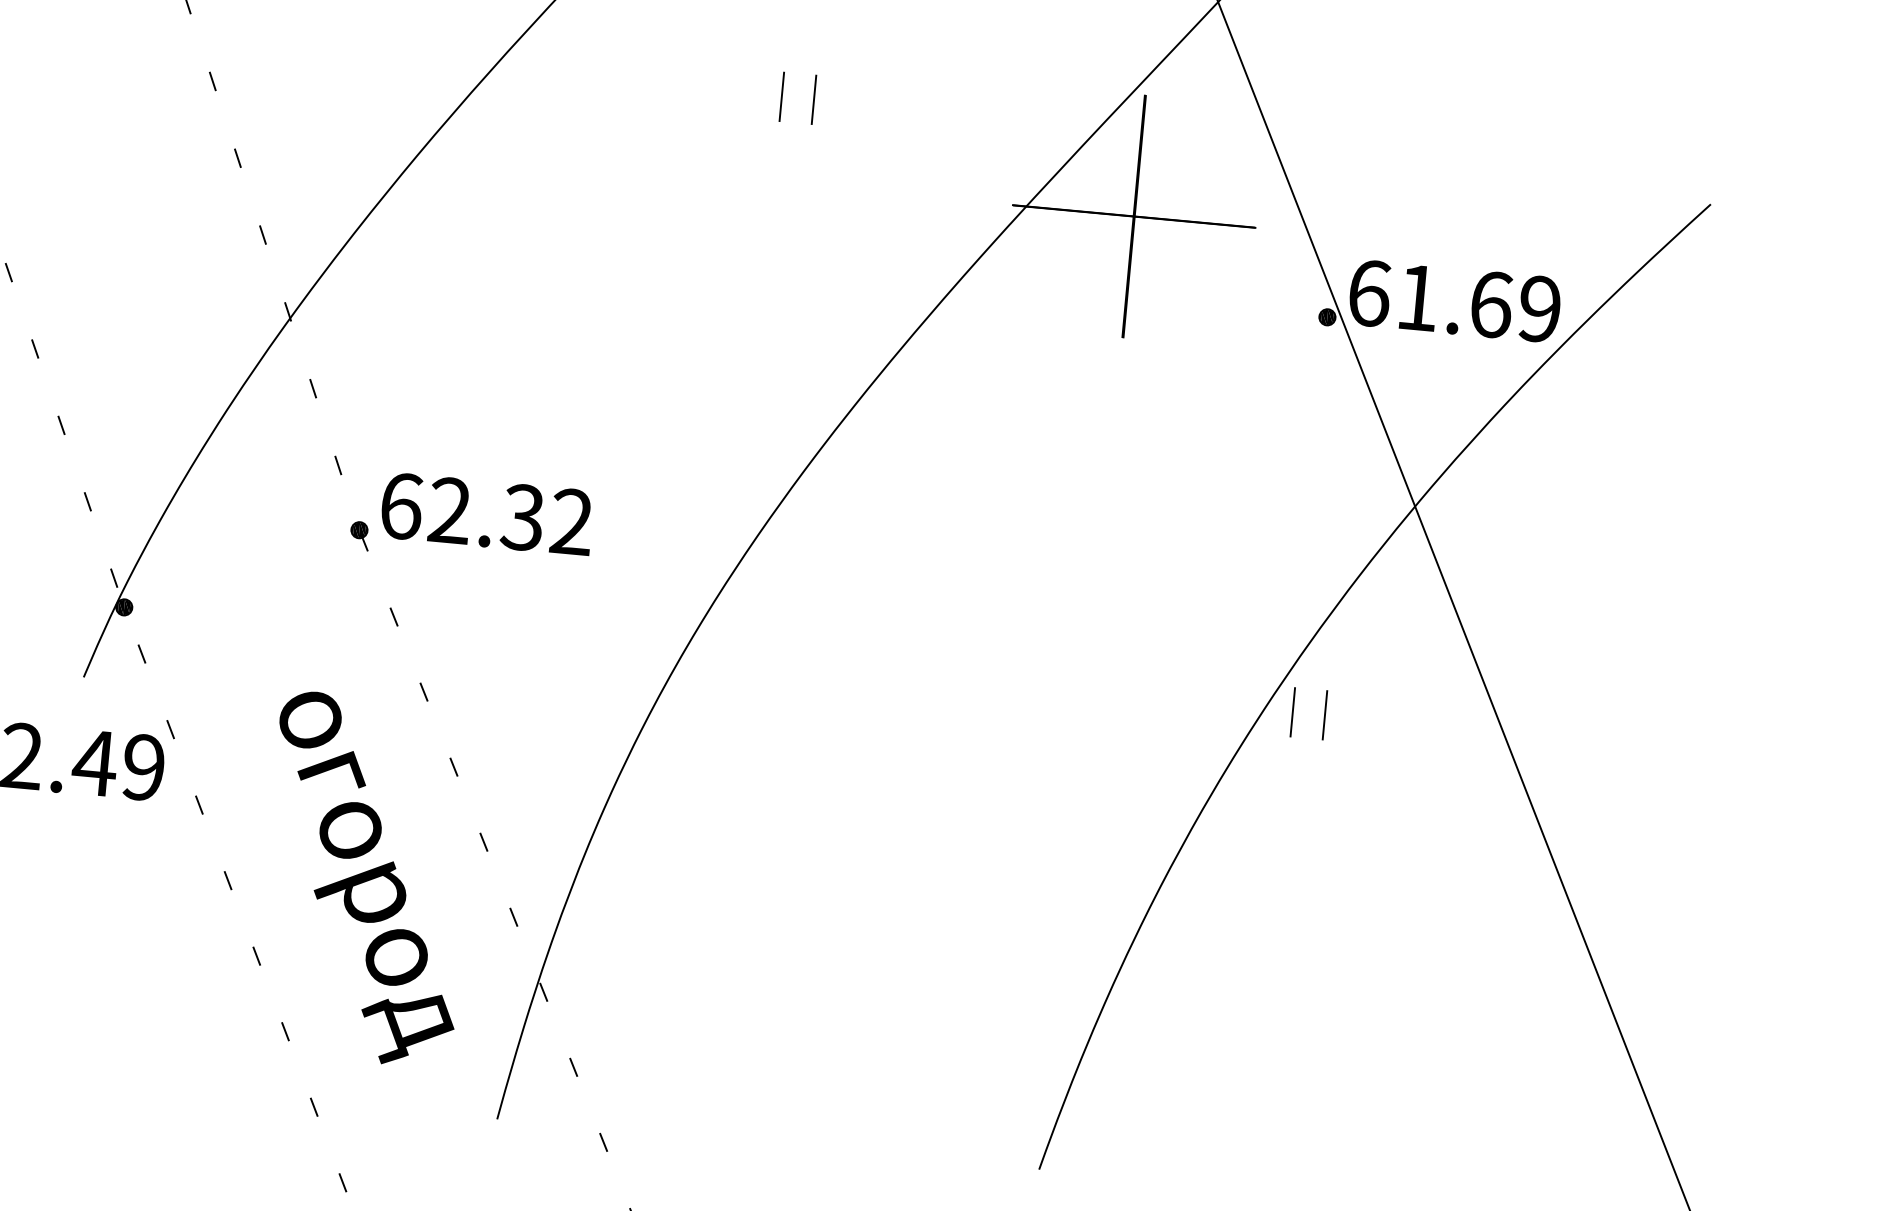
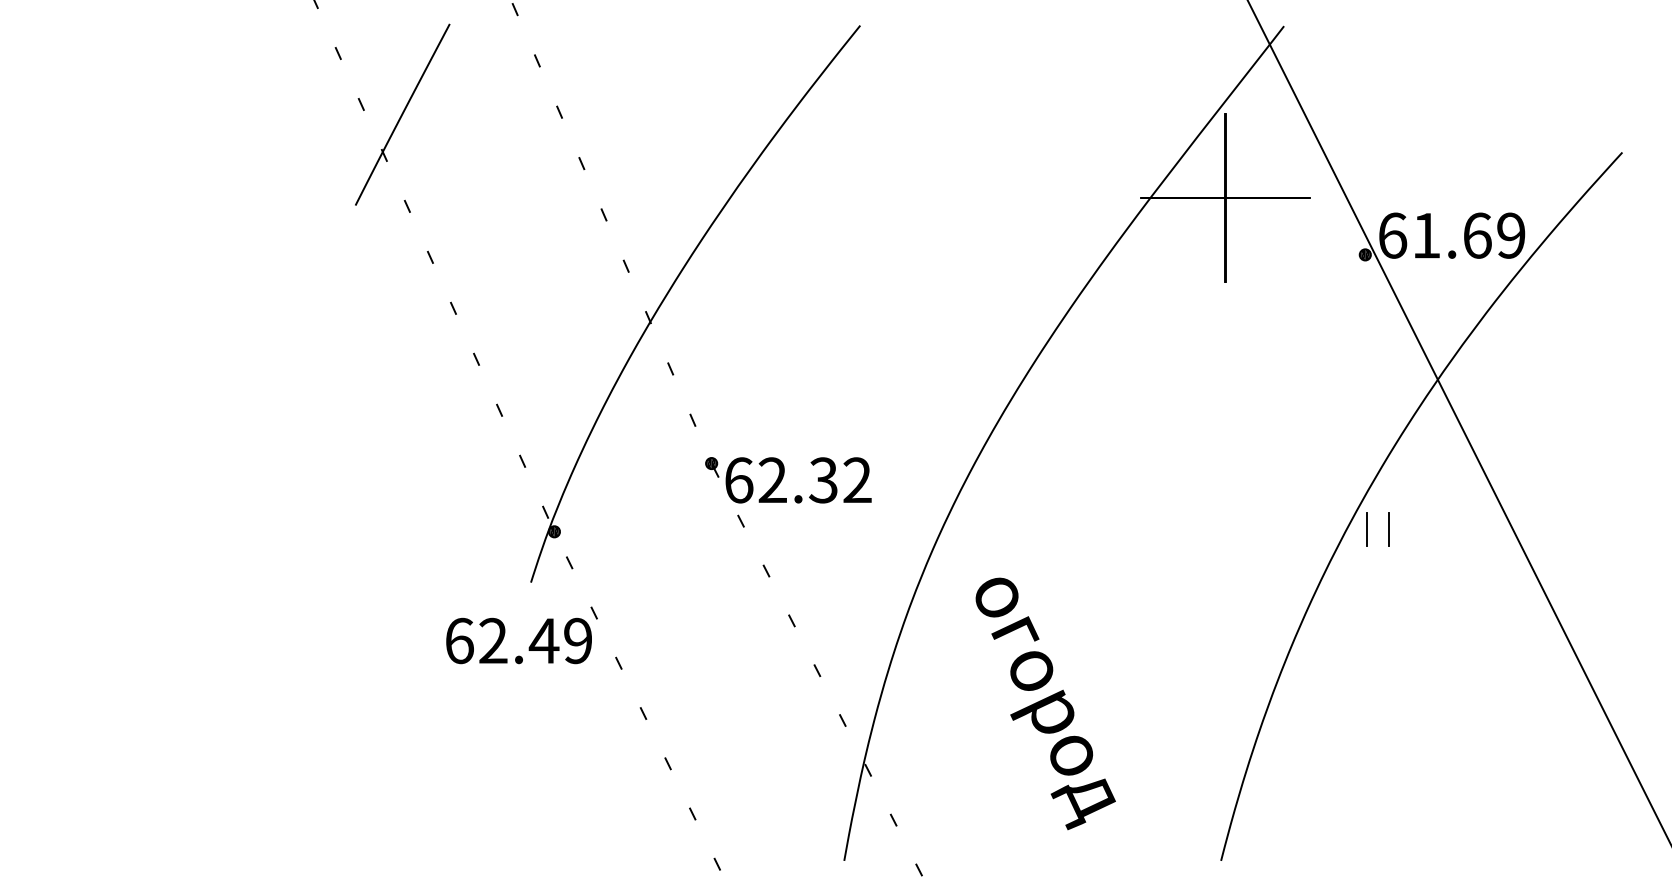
part: (782, 96) -> (975, 137), removed
text: (486, 514) -> (798, 480), moved
text: (366, 878) -> (1045, 703), moved

